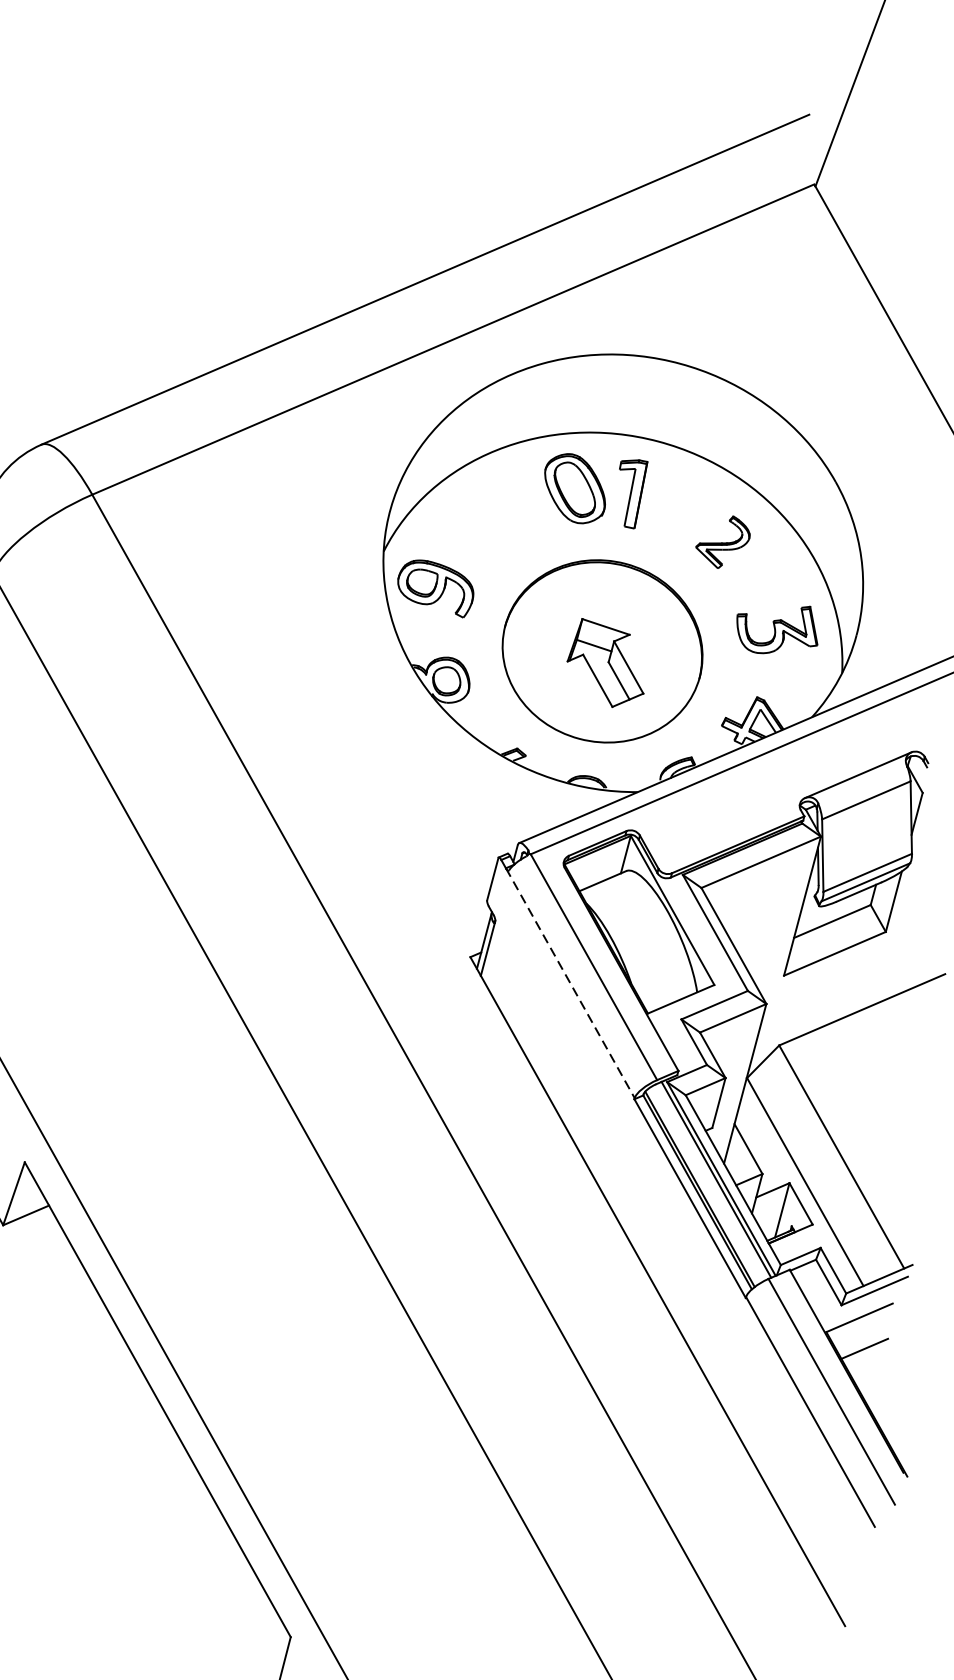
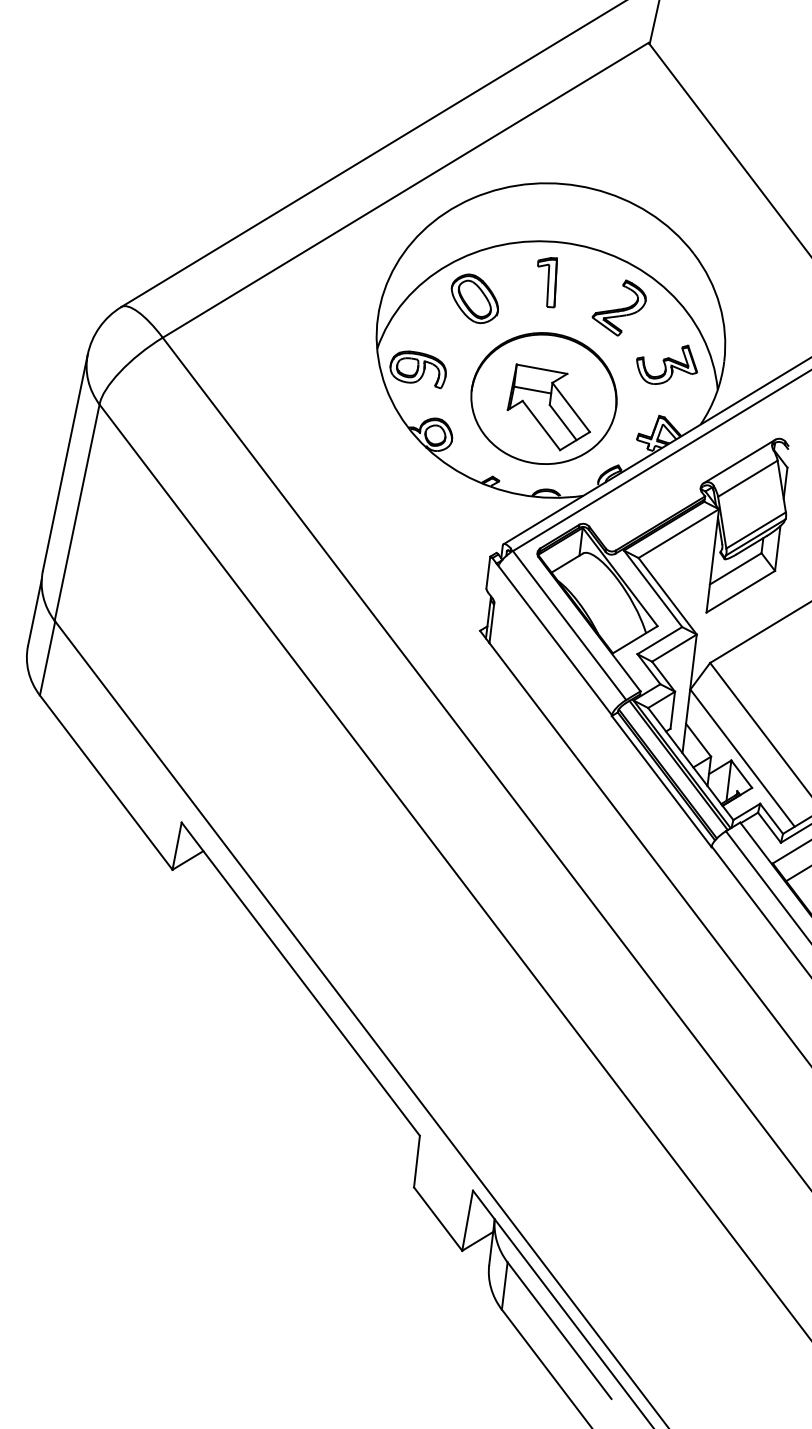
part: (574, 488) -> (474, 298), moved
part: (722, 541) -> (618, 307), size x1.43
part: (607, 664) -> (548, 407), size x1.43
line: (570, 983) -> (554, 639), dashed -> solid

